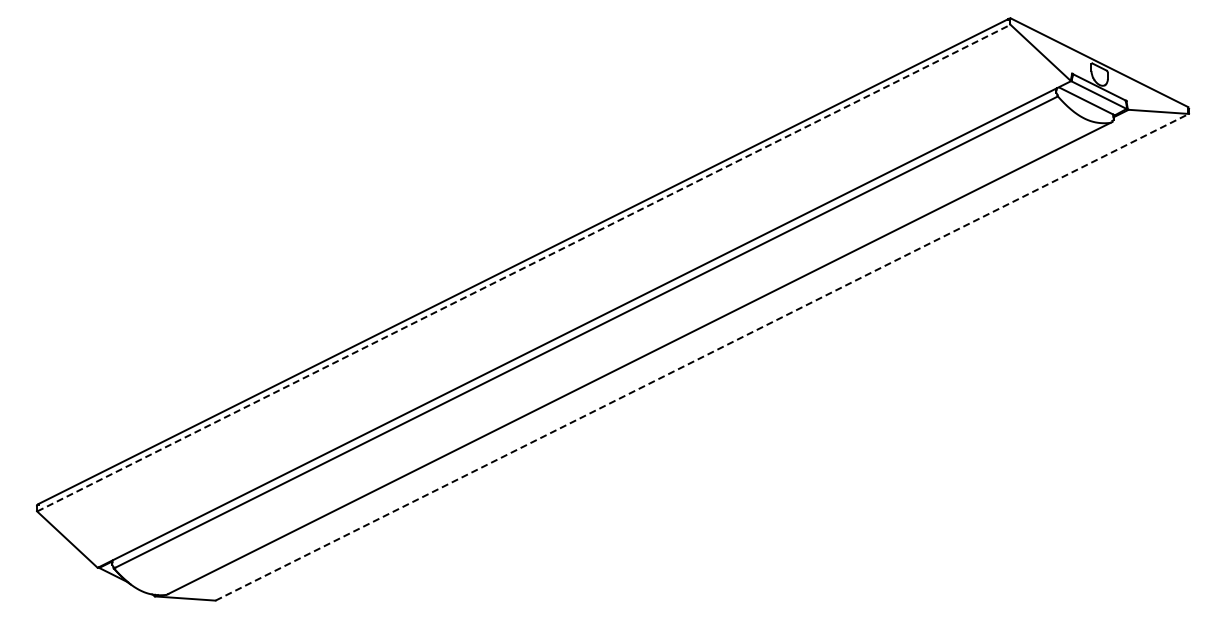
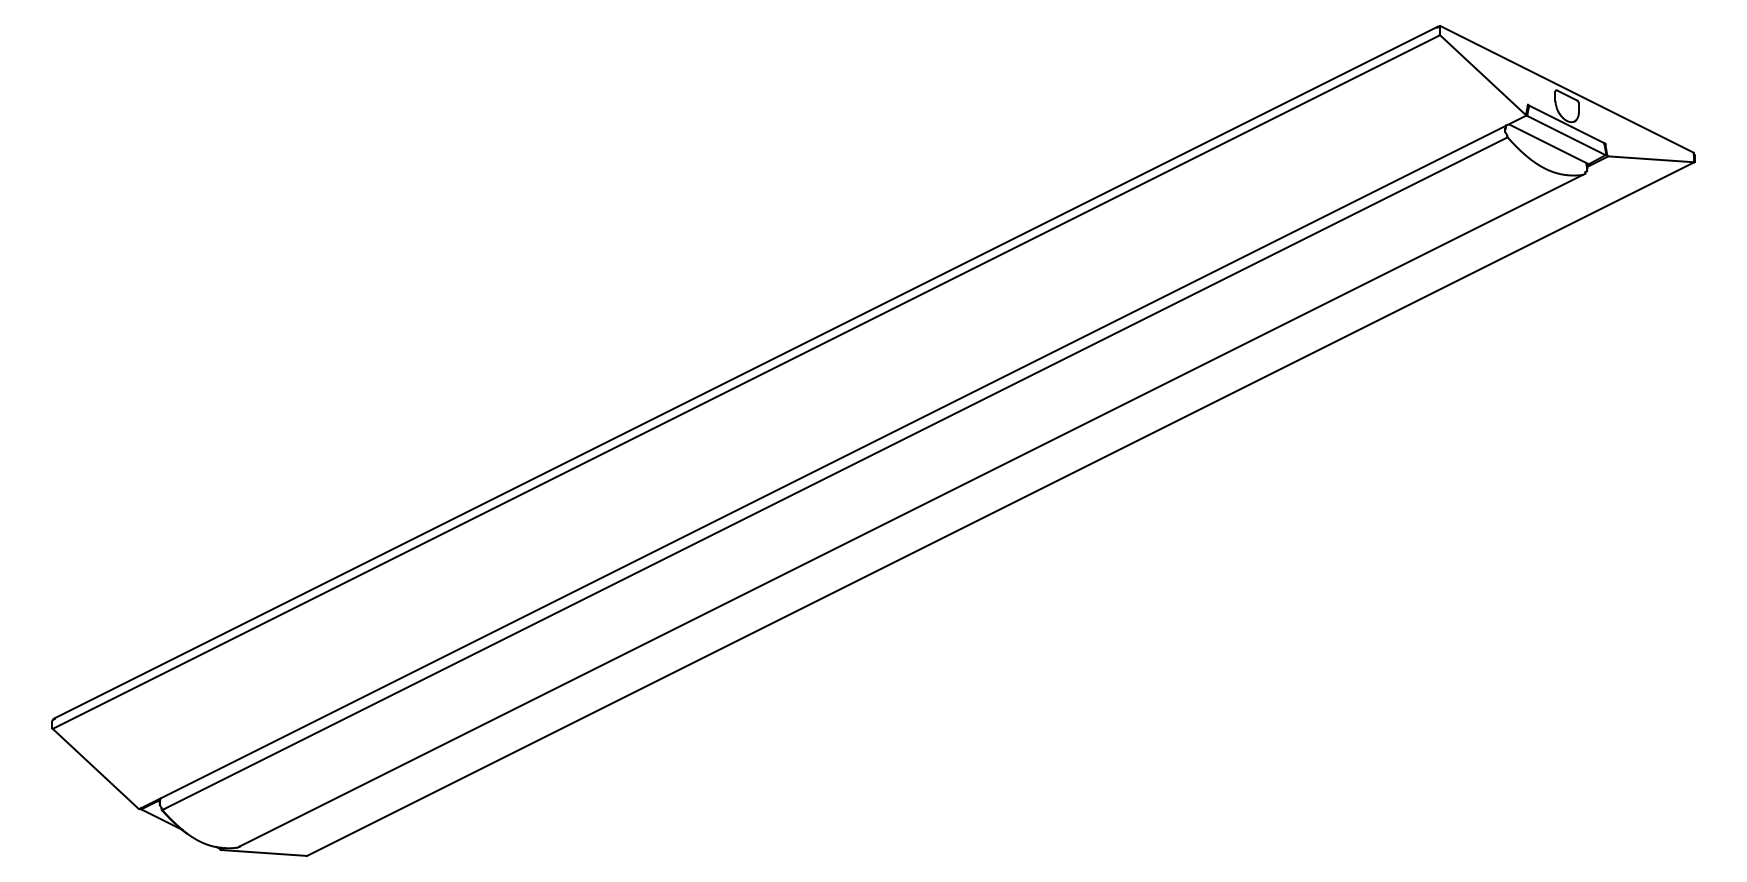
line: (524, 267) -> (747, 381), dashed -> solid
line: (702, 357) -> (1001, 509), dashed -> solid

